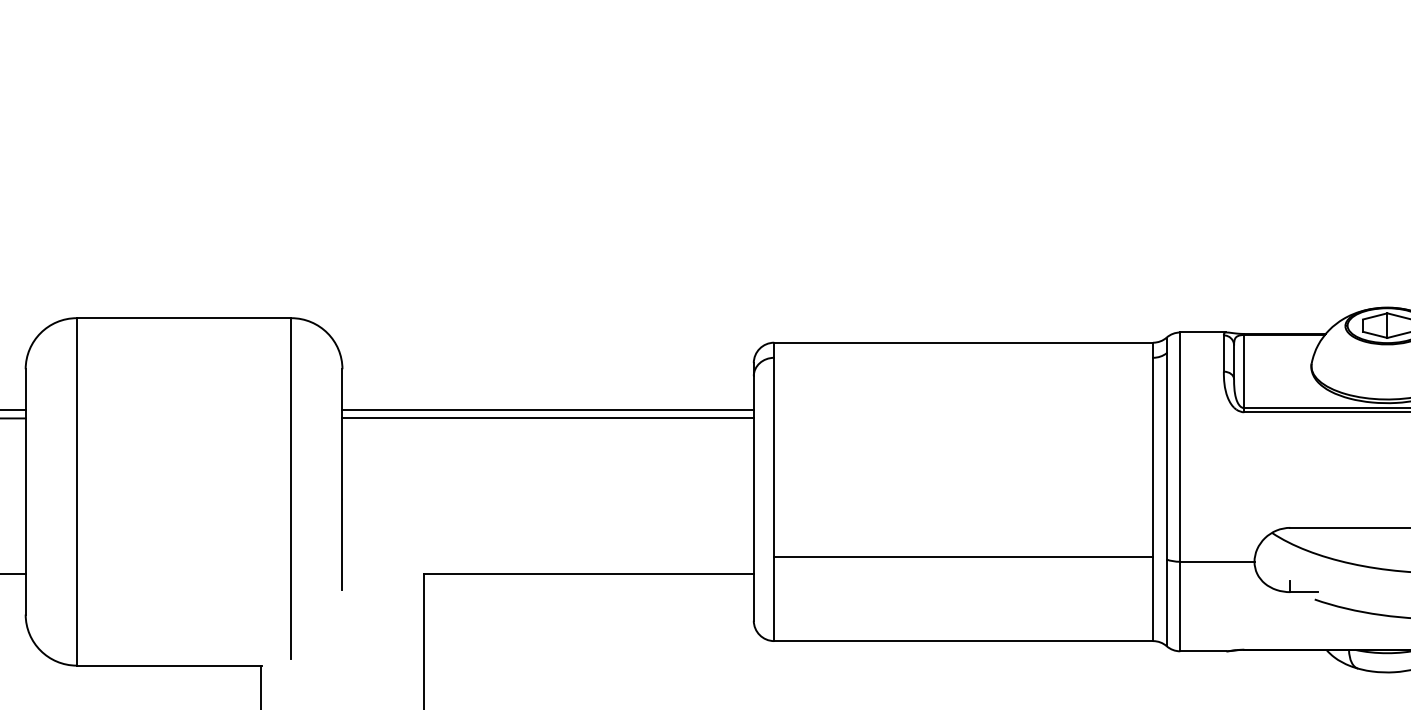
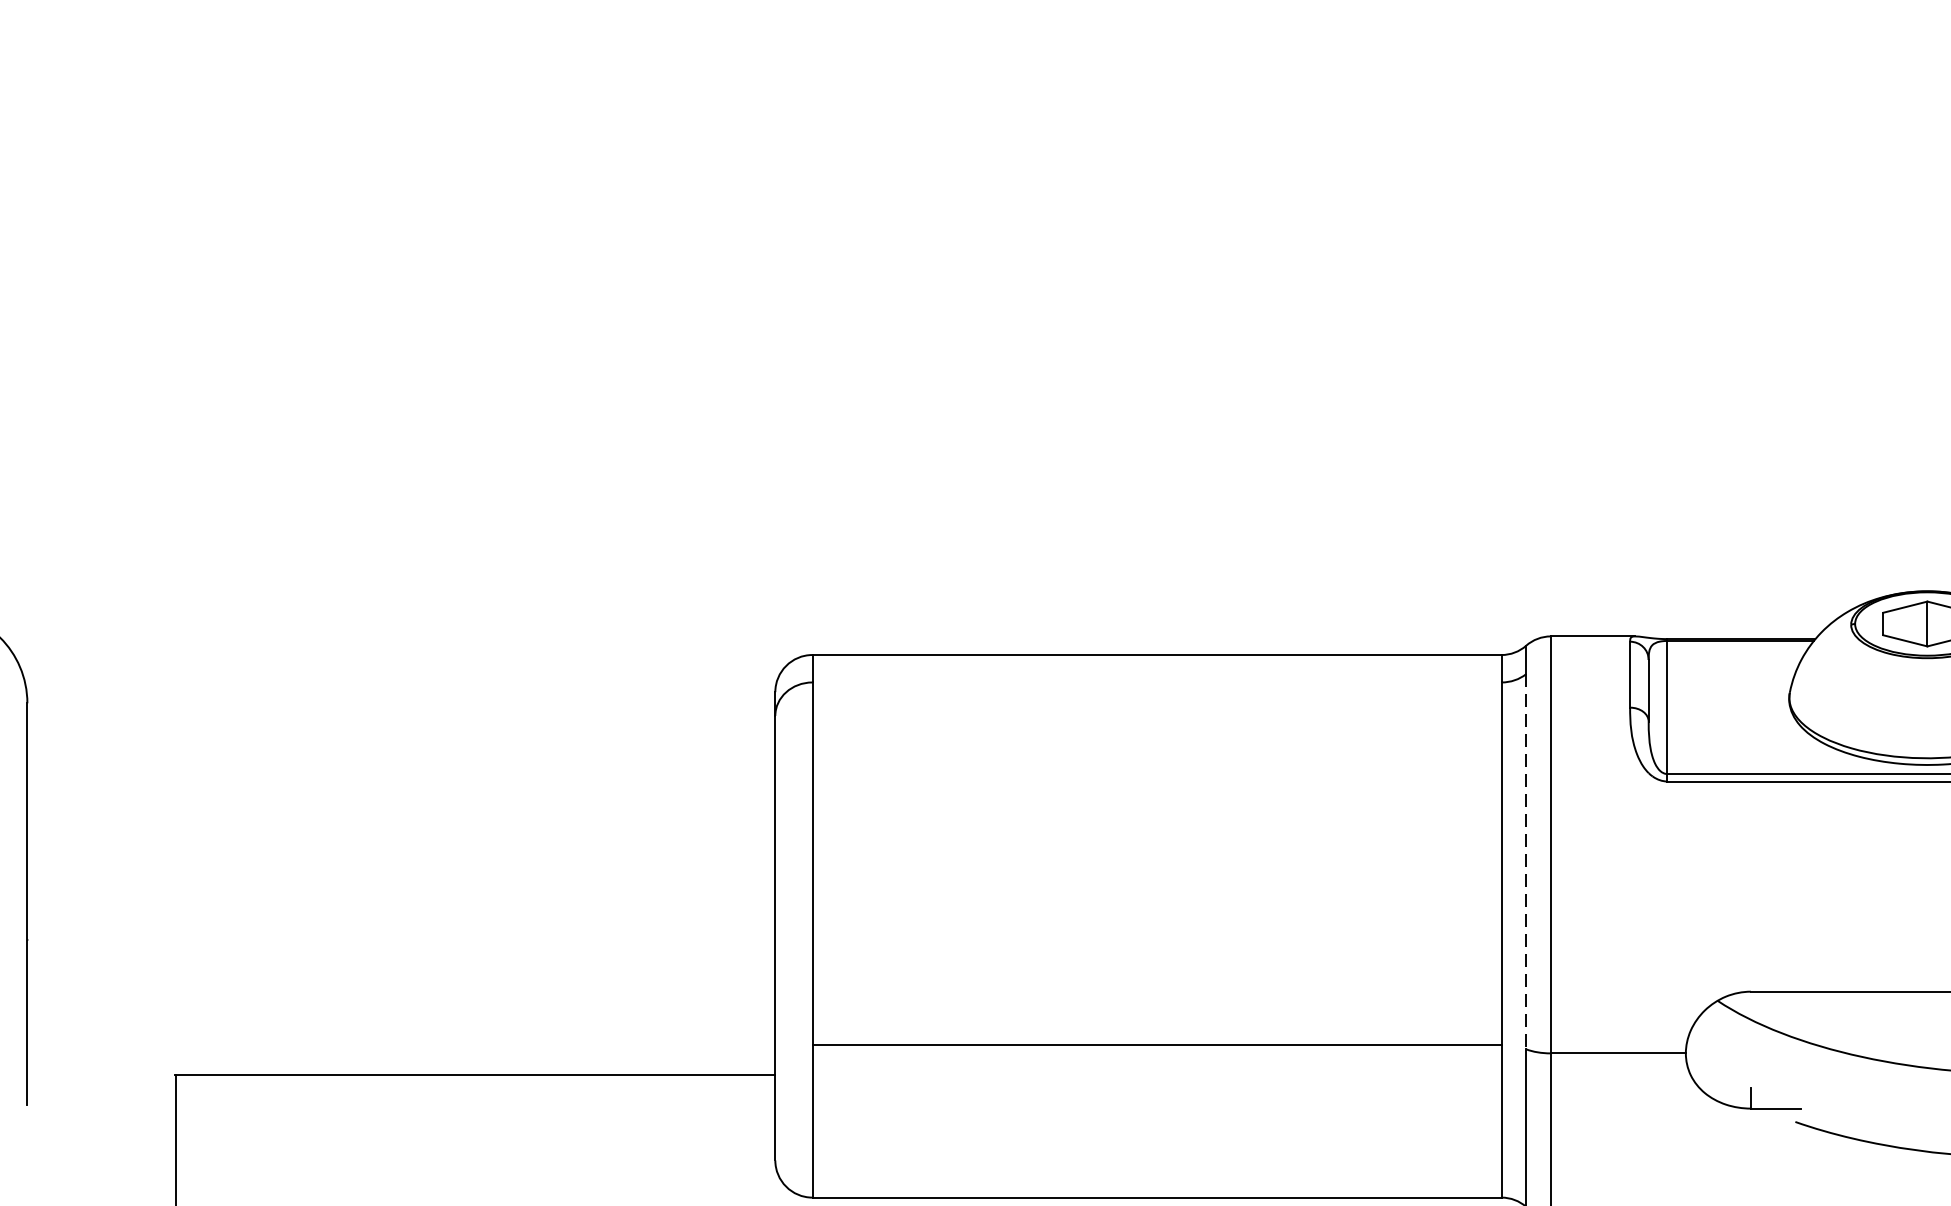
line: (547, 410) -> (400, 778), removed
line: (547, 418) -> (400, 792), removed
line: (1166, 456) -> (1525, 861), solid -> dashed

